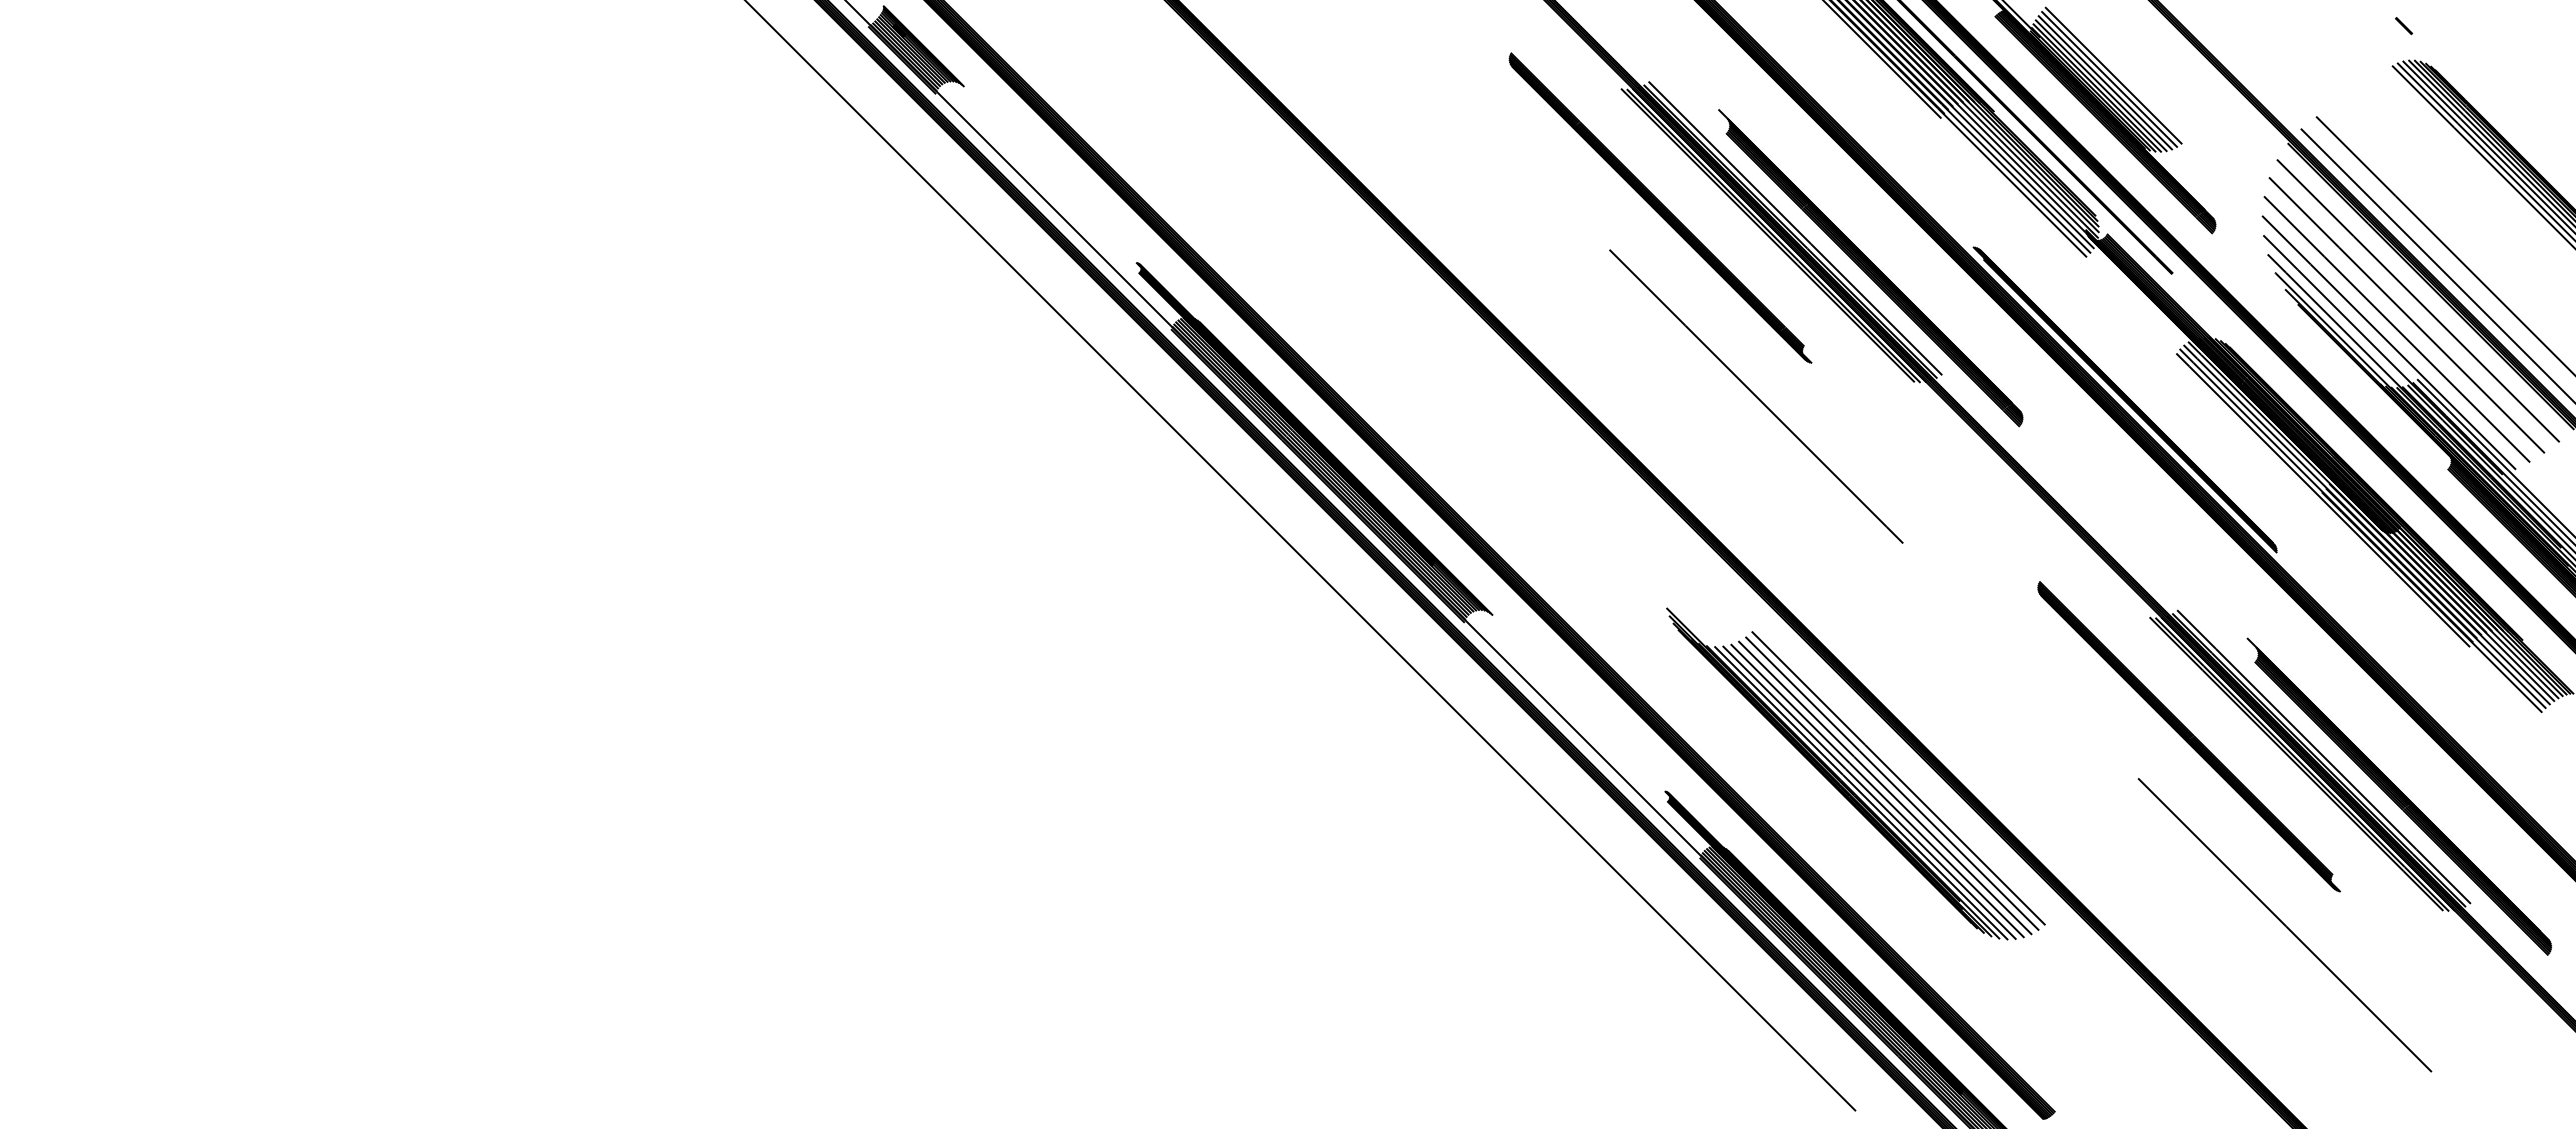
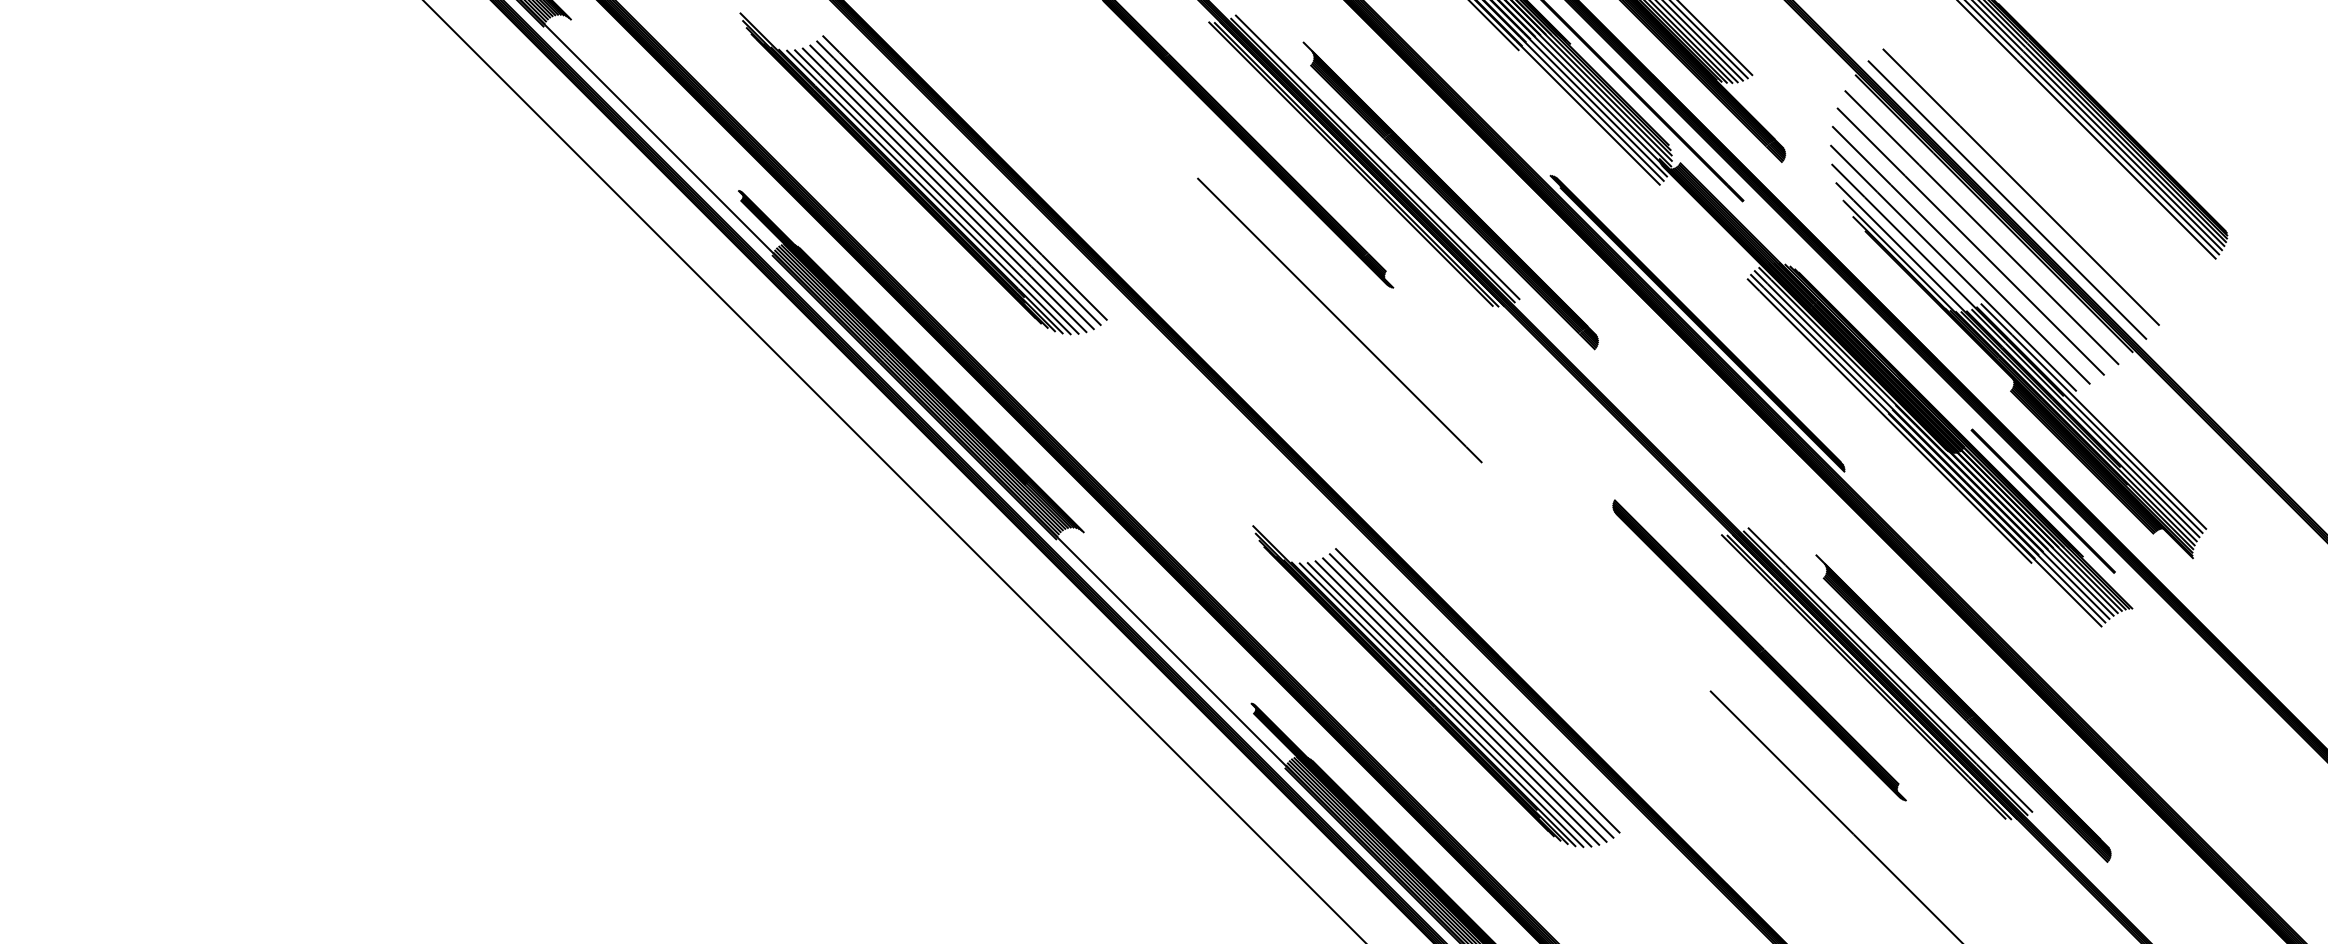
part: (1327, 245) -> (923, 173), added
line: (2481, 582) -> (2043, 500), added

